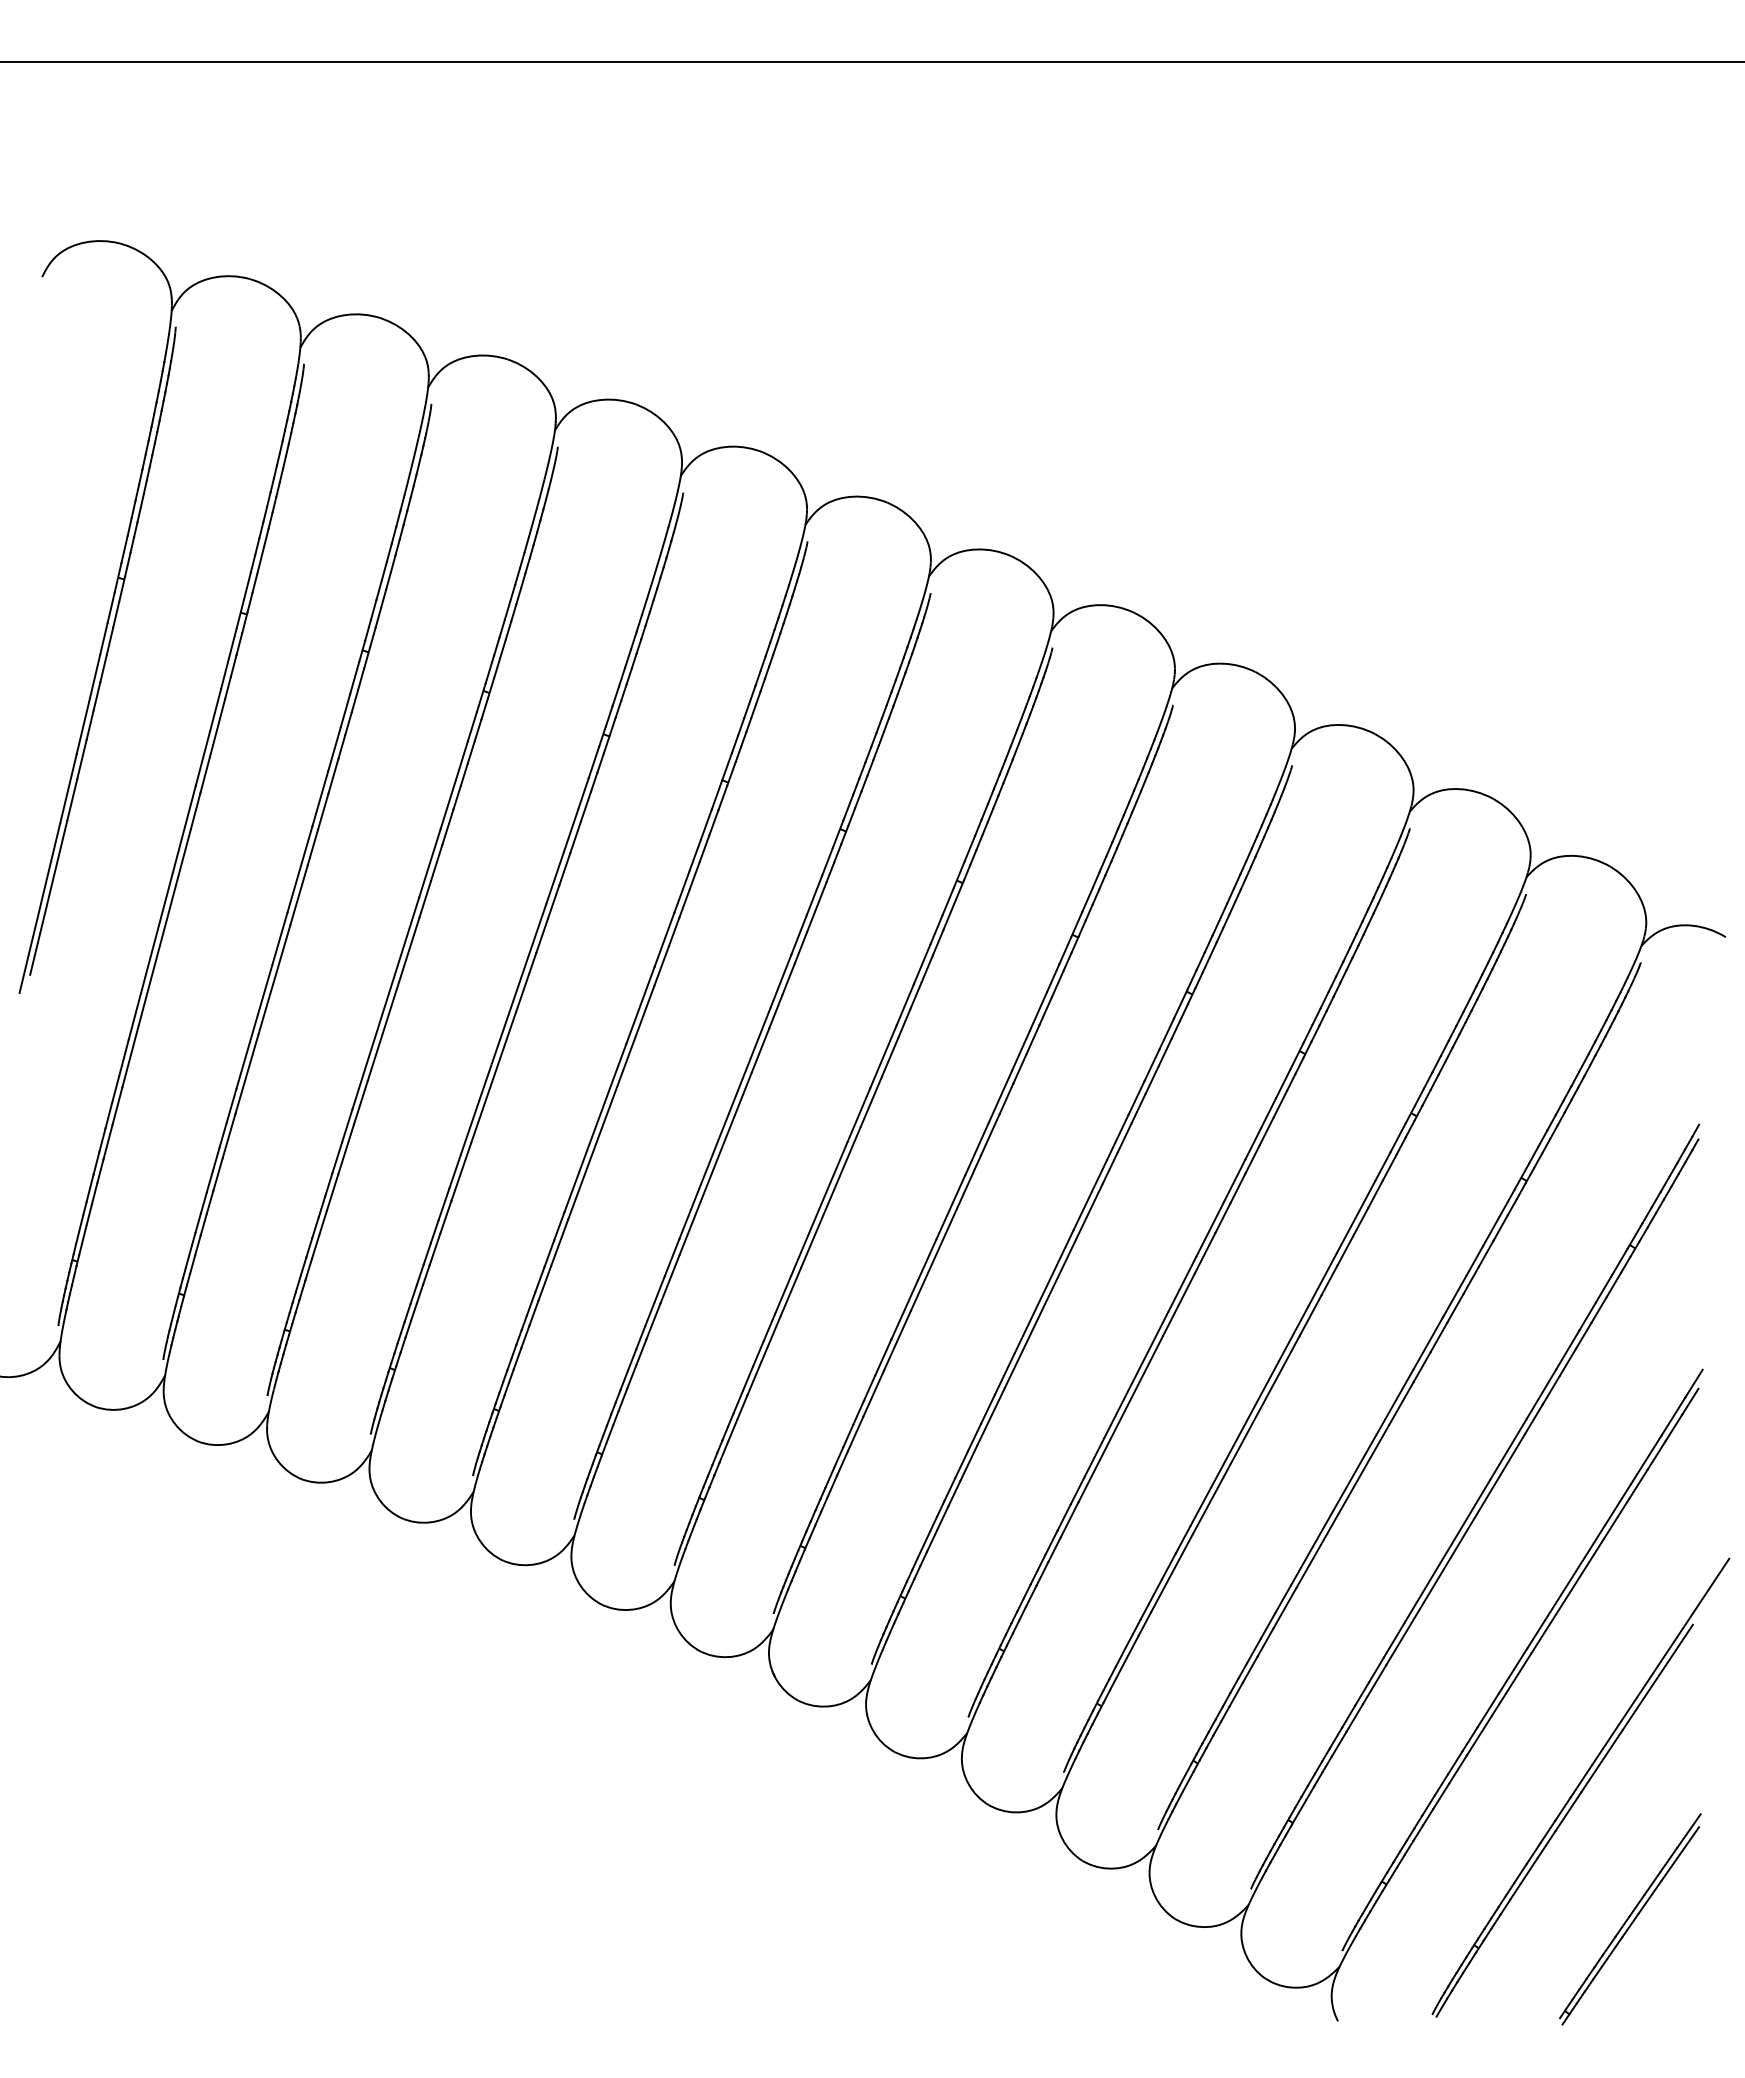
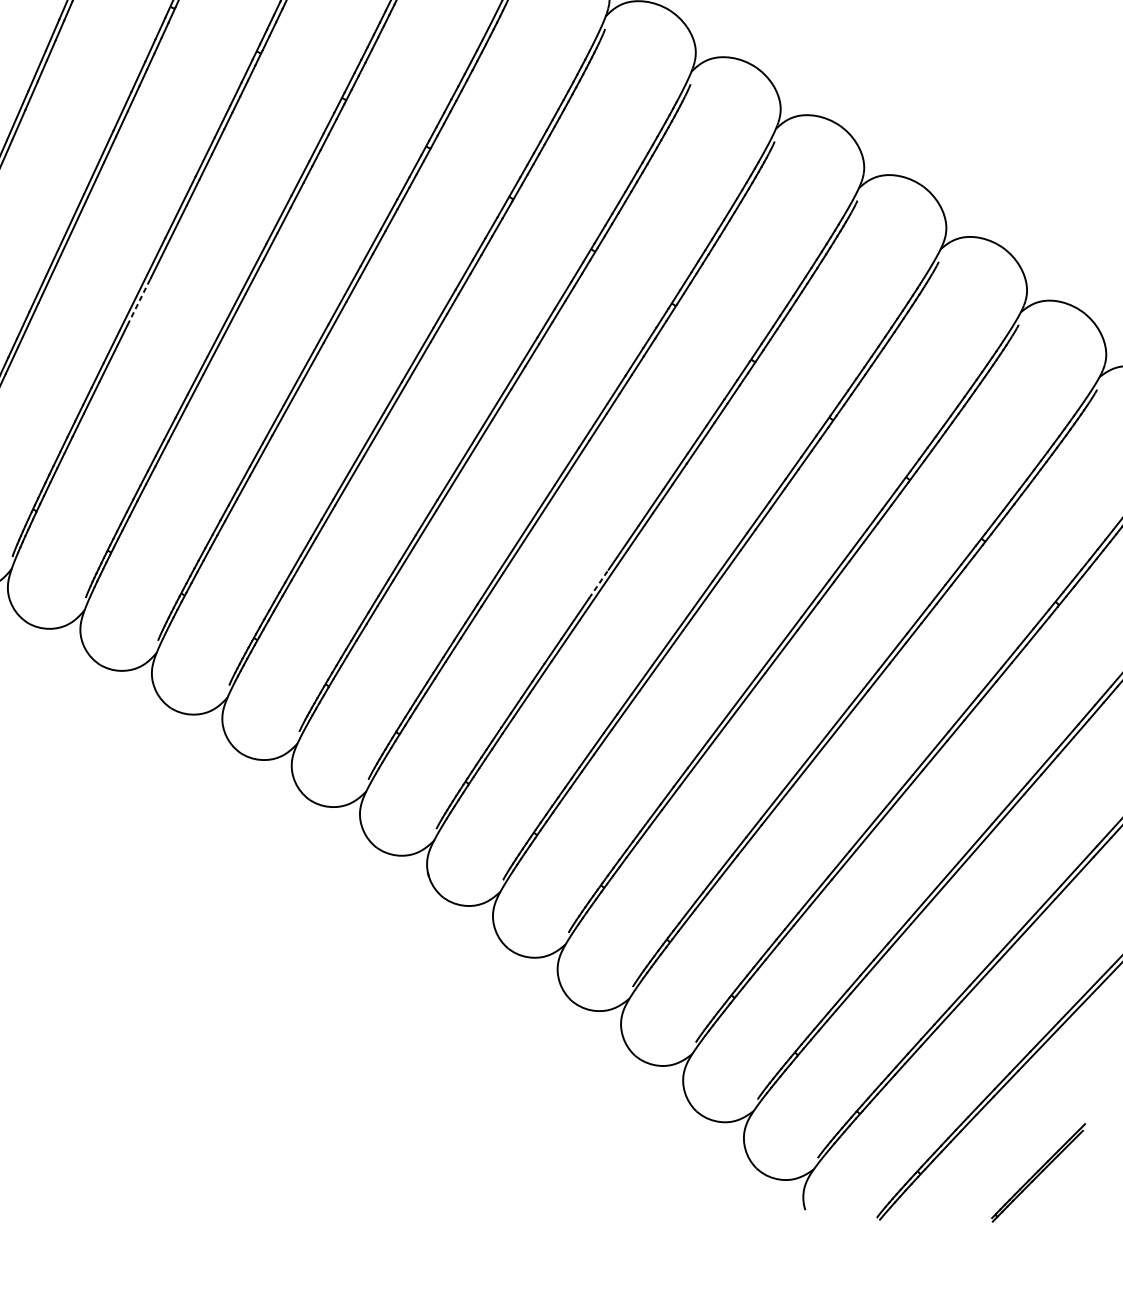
line: (267, 1002) -> (138, 302), solid -> dashed
line: (927, 1259) -> (599, 583), solid -> dashed
part: (1630, 1919) -> (1038, 1172), size x0.7

